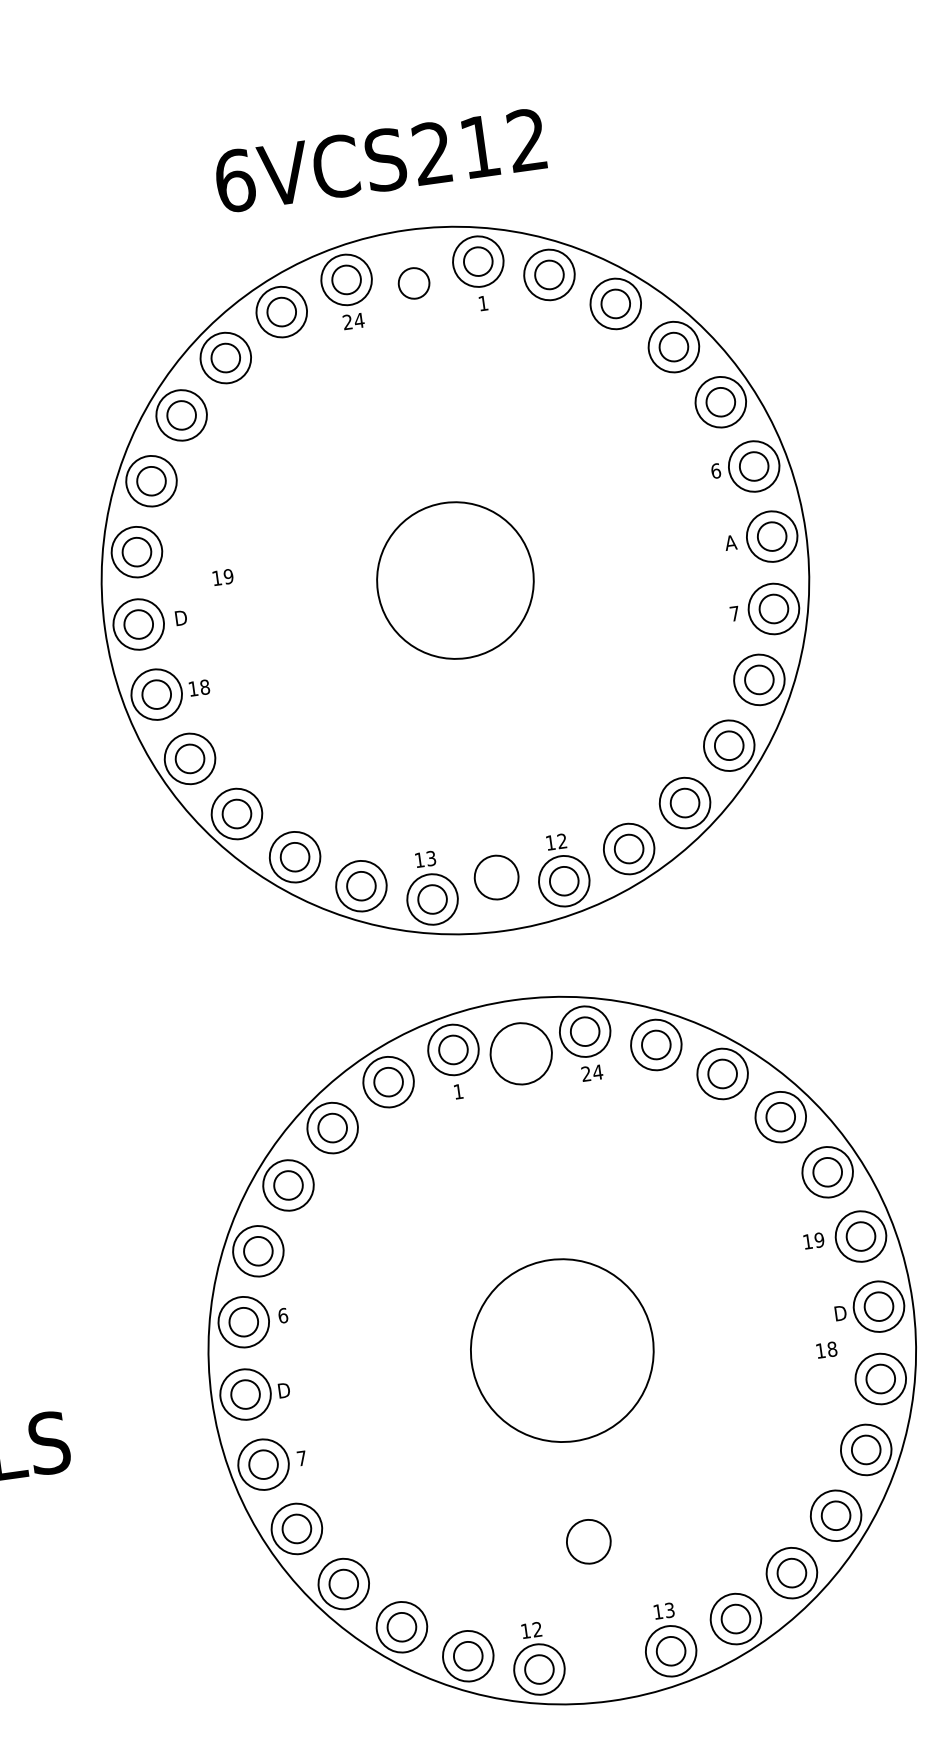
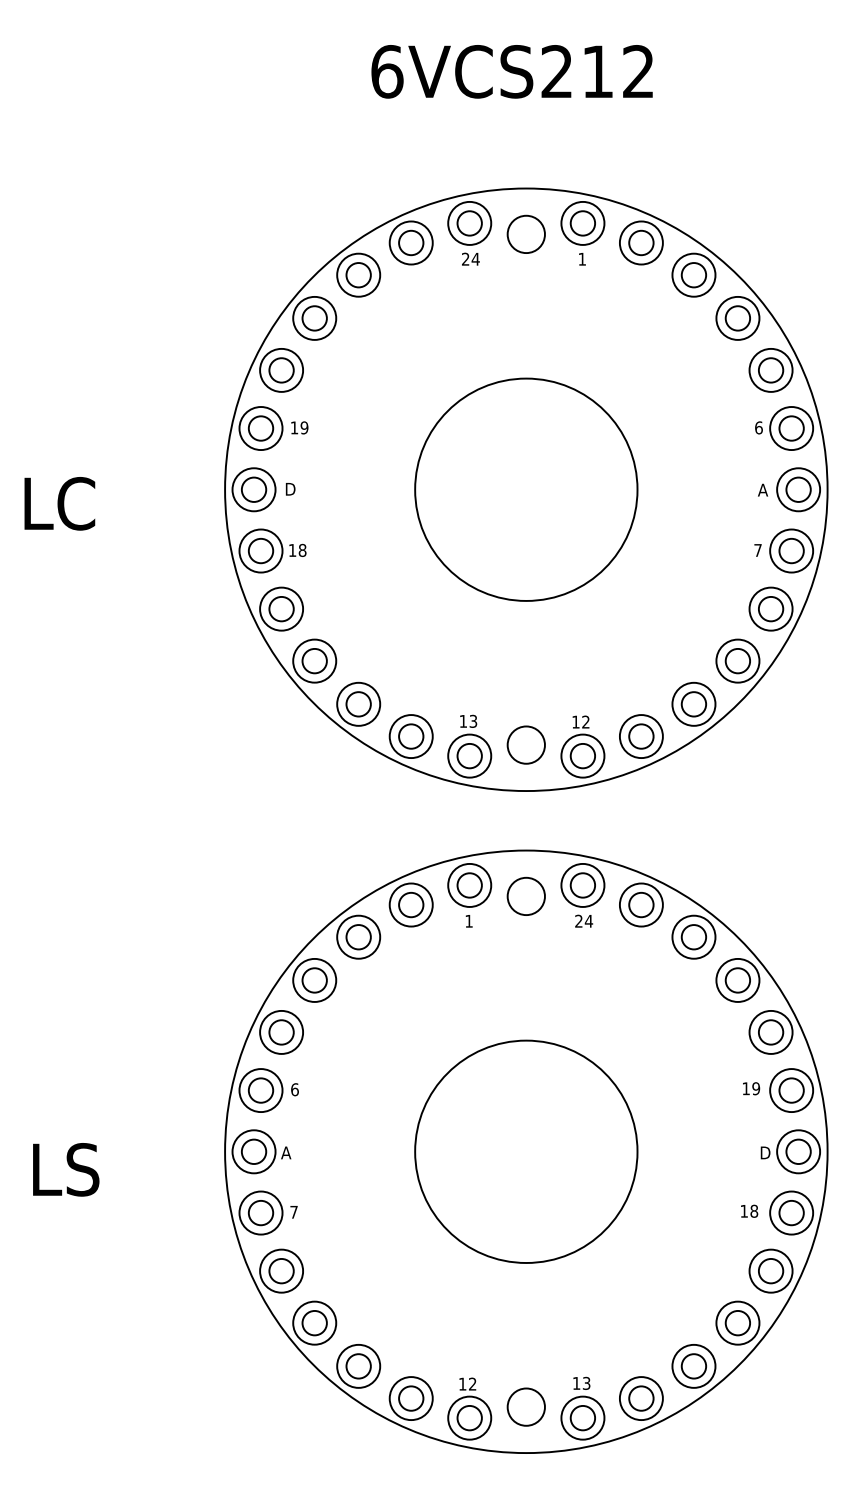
text: (379, 160) -> (511, 71), moved
circle: (413, 282) -> (525, 233), size x1.43
text: (222, 576) -> (299, 427), moved
circle: (455, 580) -> (526, 489), size x1.67
circle: (519, 1052) -> (525, 895), size x0.71
text: (826, 1349) -> (749, 1210), moved
circle: (562, 1350) -> (526, 1151), size x1.43
text: (283, 1390) -> (286, 1152), D -> A
circle: (587, 1541) -> (525, 1406), moved

